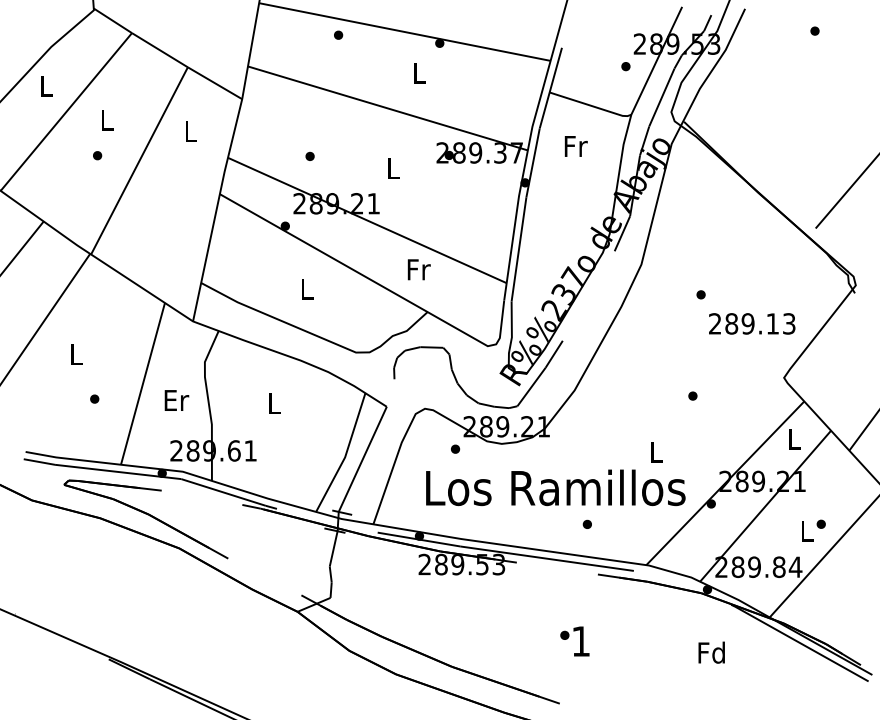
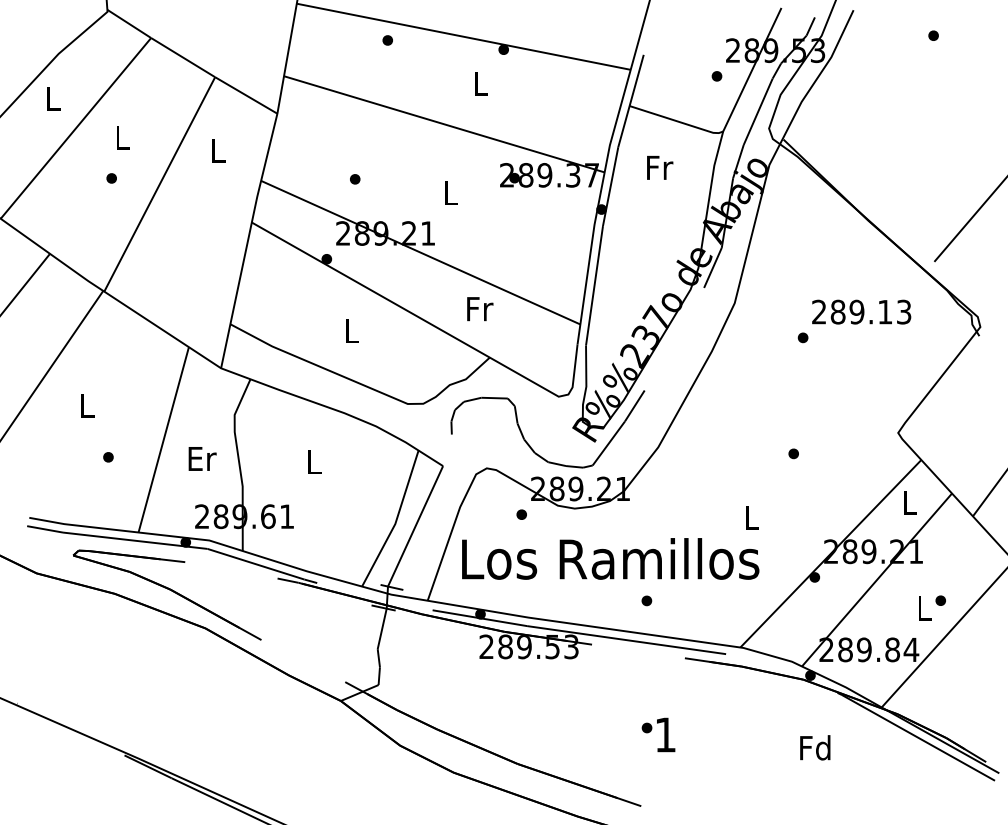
text: (752, 323) -> (861, 311), moved
text: (555, 487) -> (610, 558), moved
part: (587, 524) -> (646, 600), moved

